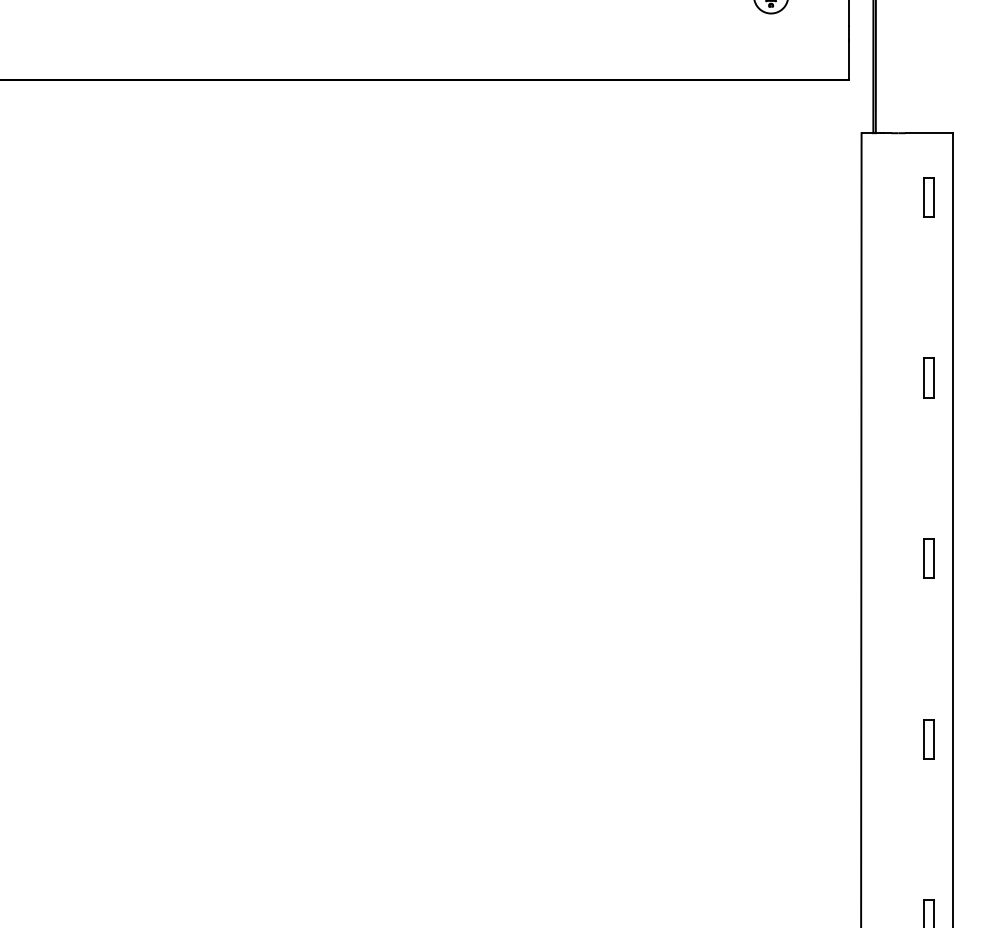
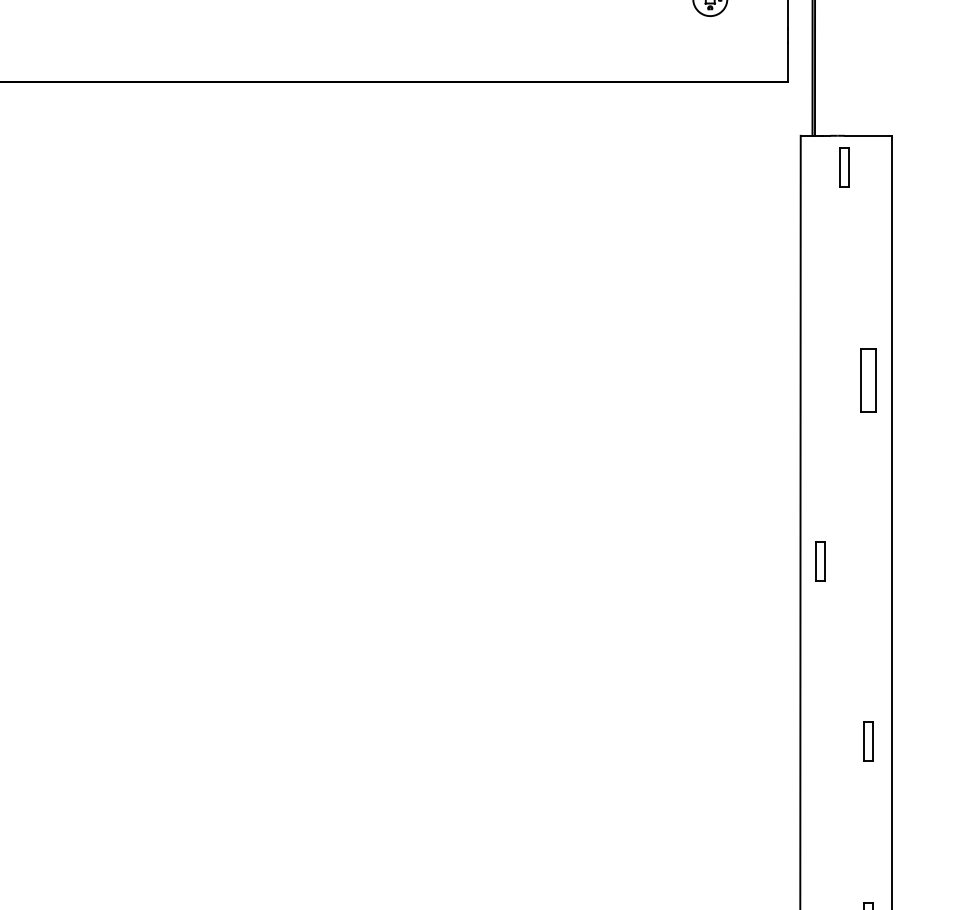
part: (928, 197) -> (843, 168), moved
part: (928, 377) -> (867, 380), size x1.6
part: (928, 558) -> (819, 561), moved

